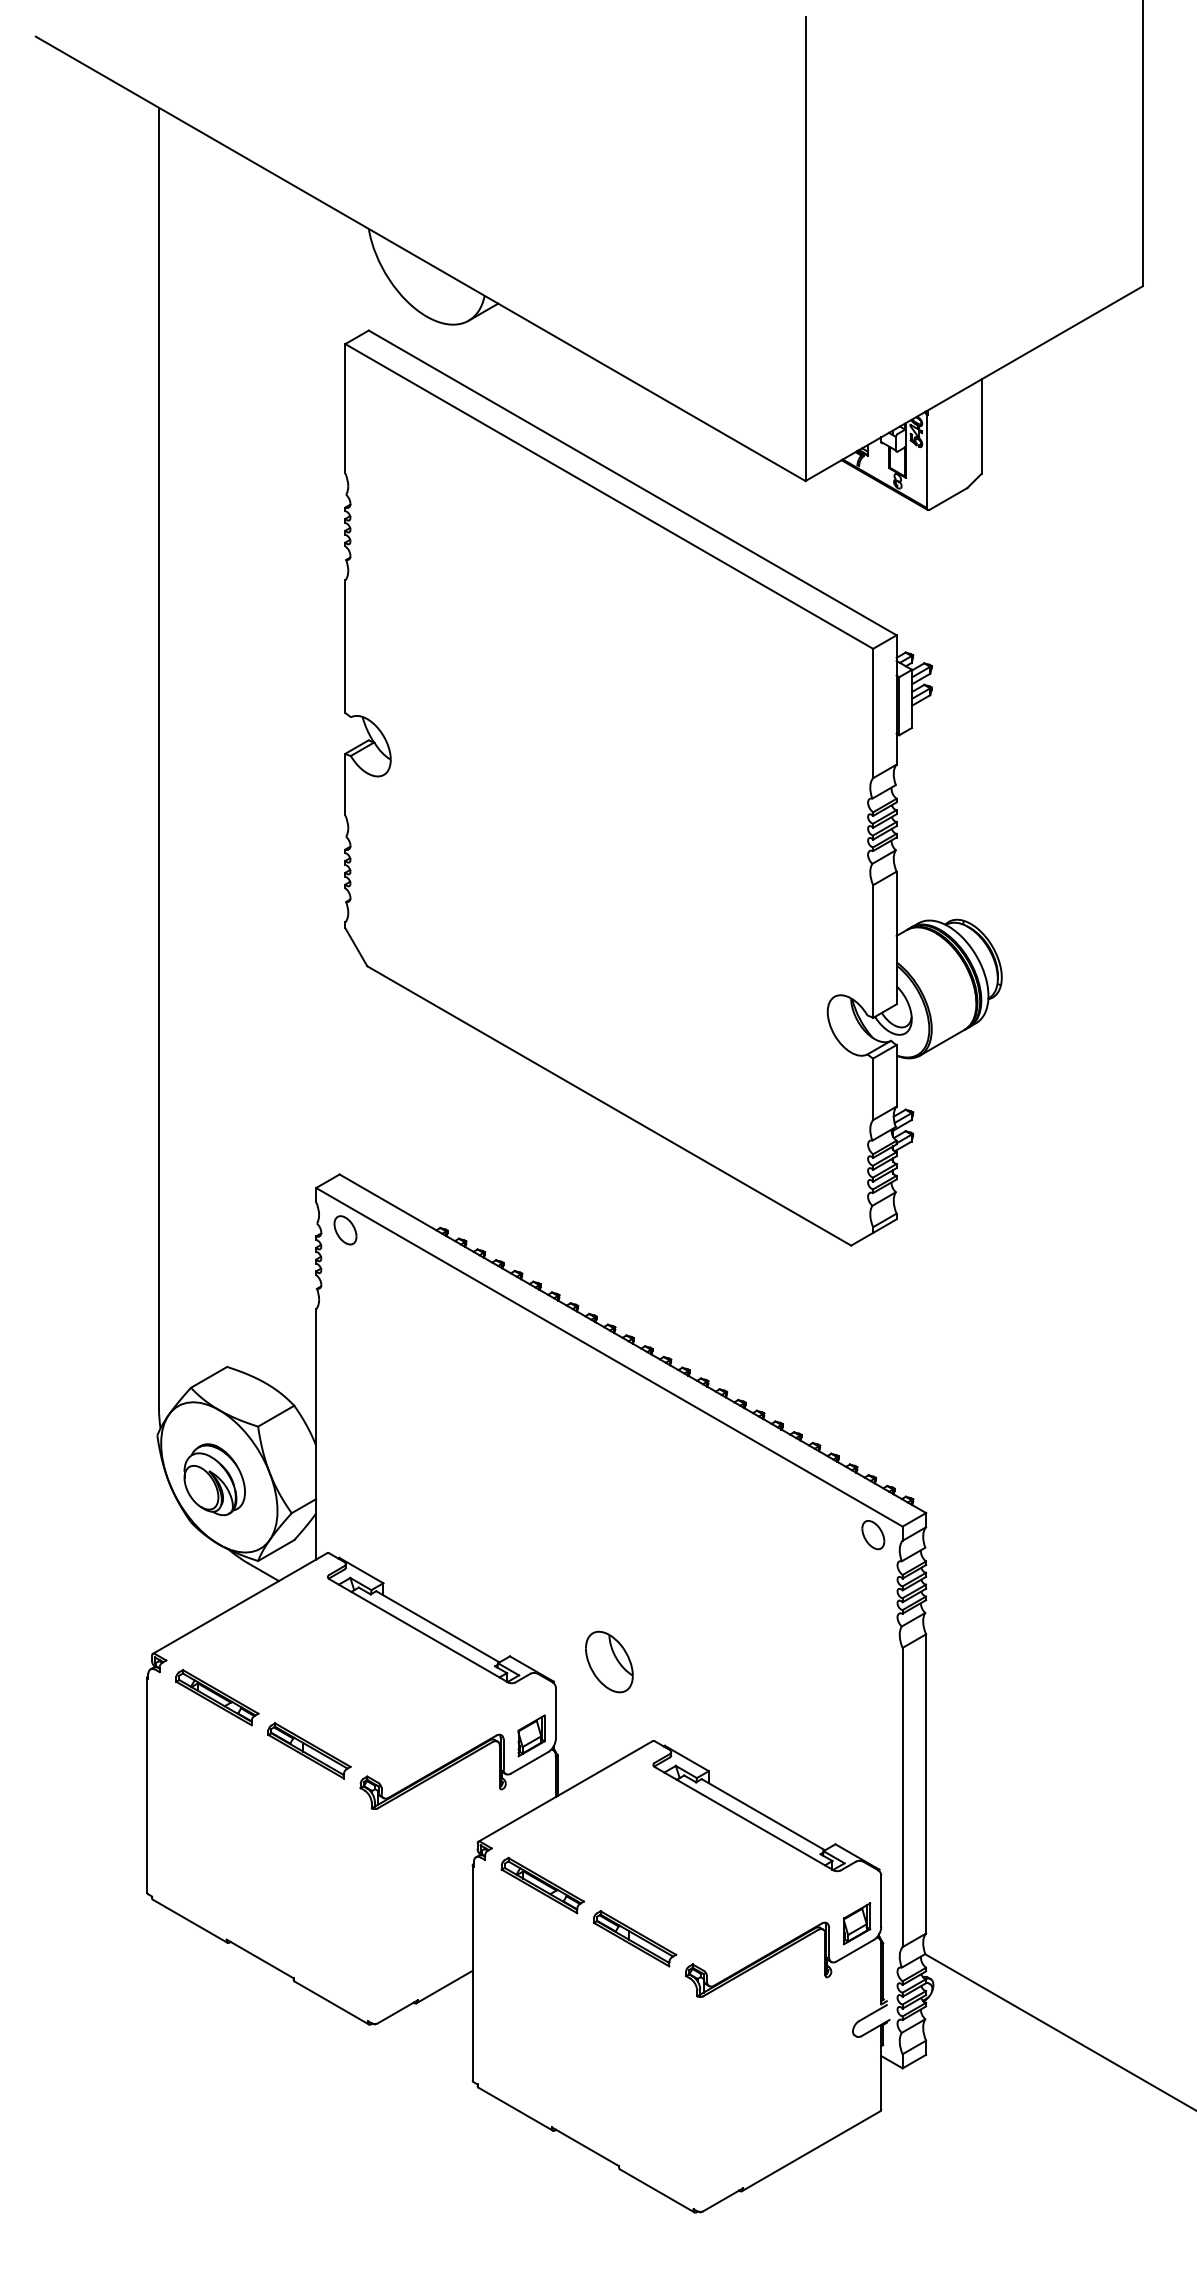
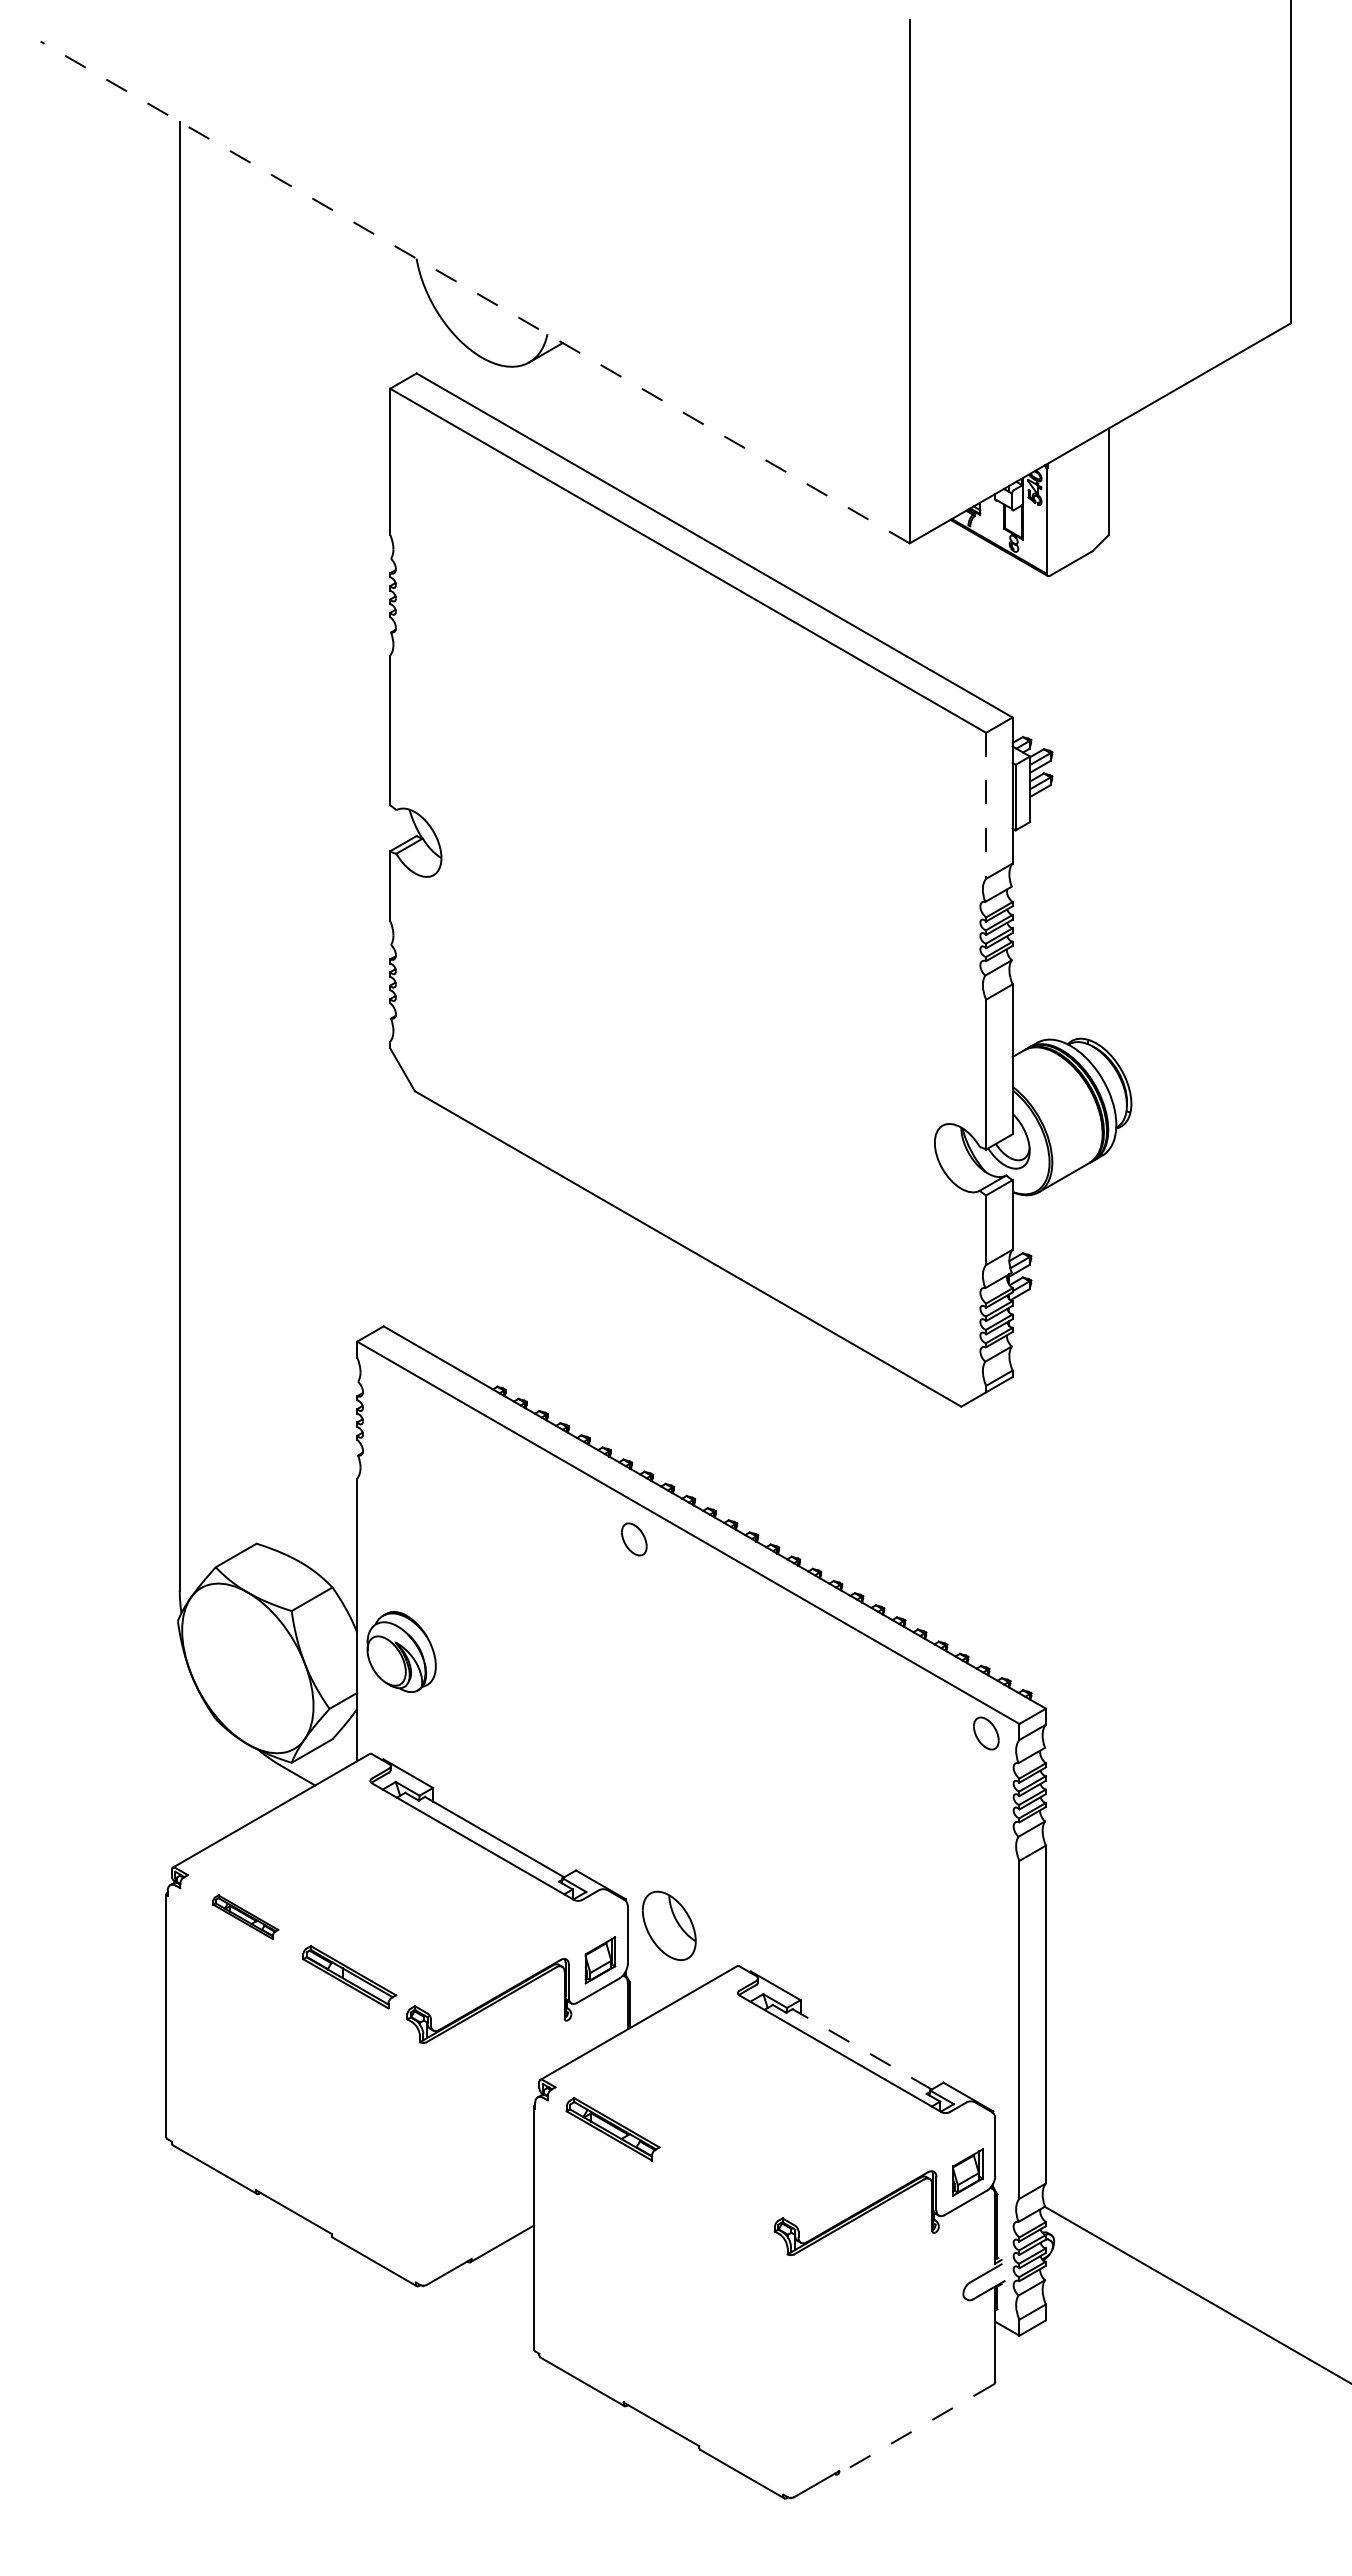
line: (420, 258) -> (475, 292), solid -> dashed
line: (873, 714) -> (986, 806), solid -> dashed
part: (345, 1230) -> (634, 1539), moved
part: (214, 1479) -> (401, 1651), moved
part: (609, 1661) -> (669, 1925), moved
part: (217, 1697) -> (245, 1917), size x0.7
line: (762, 1814) -> (861, 2049), solid -> dashed
part: (634, 1938) -> (716, 2189), removed
line: (810, 2151) -> (915, 2429), solid -> dashed

